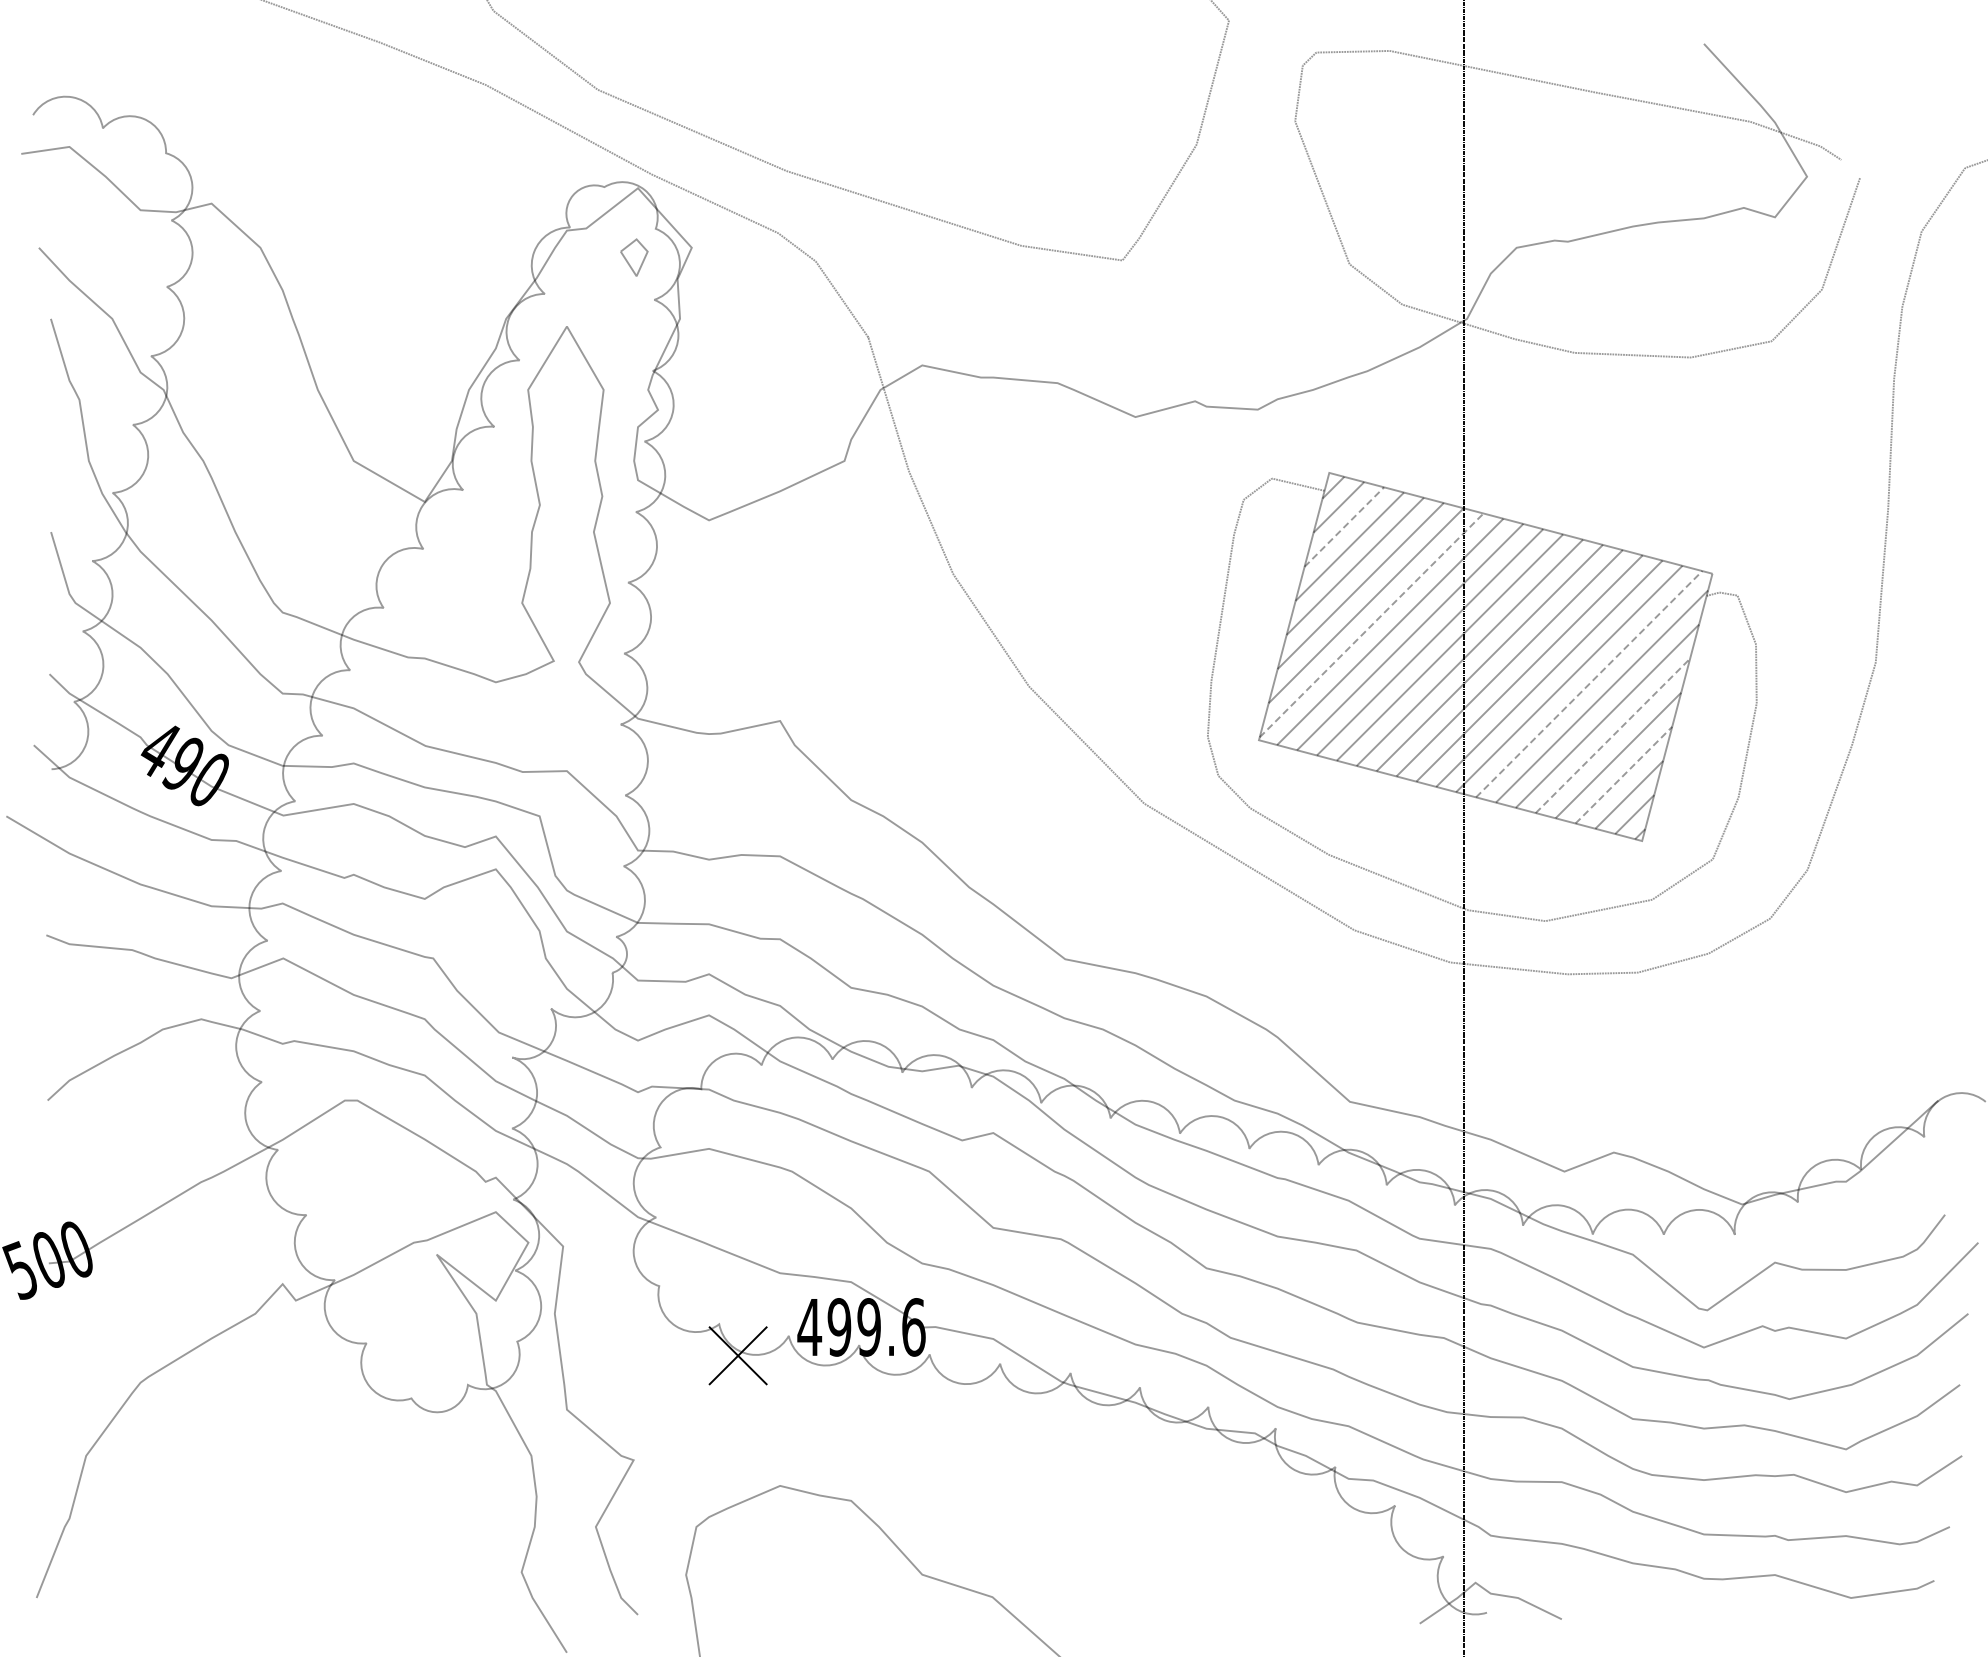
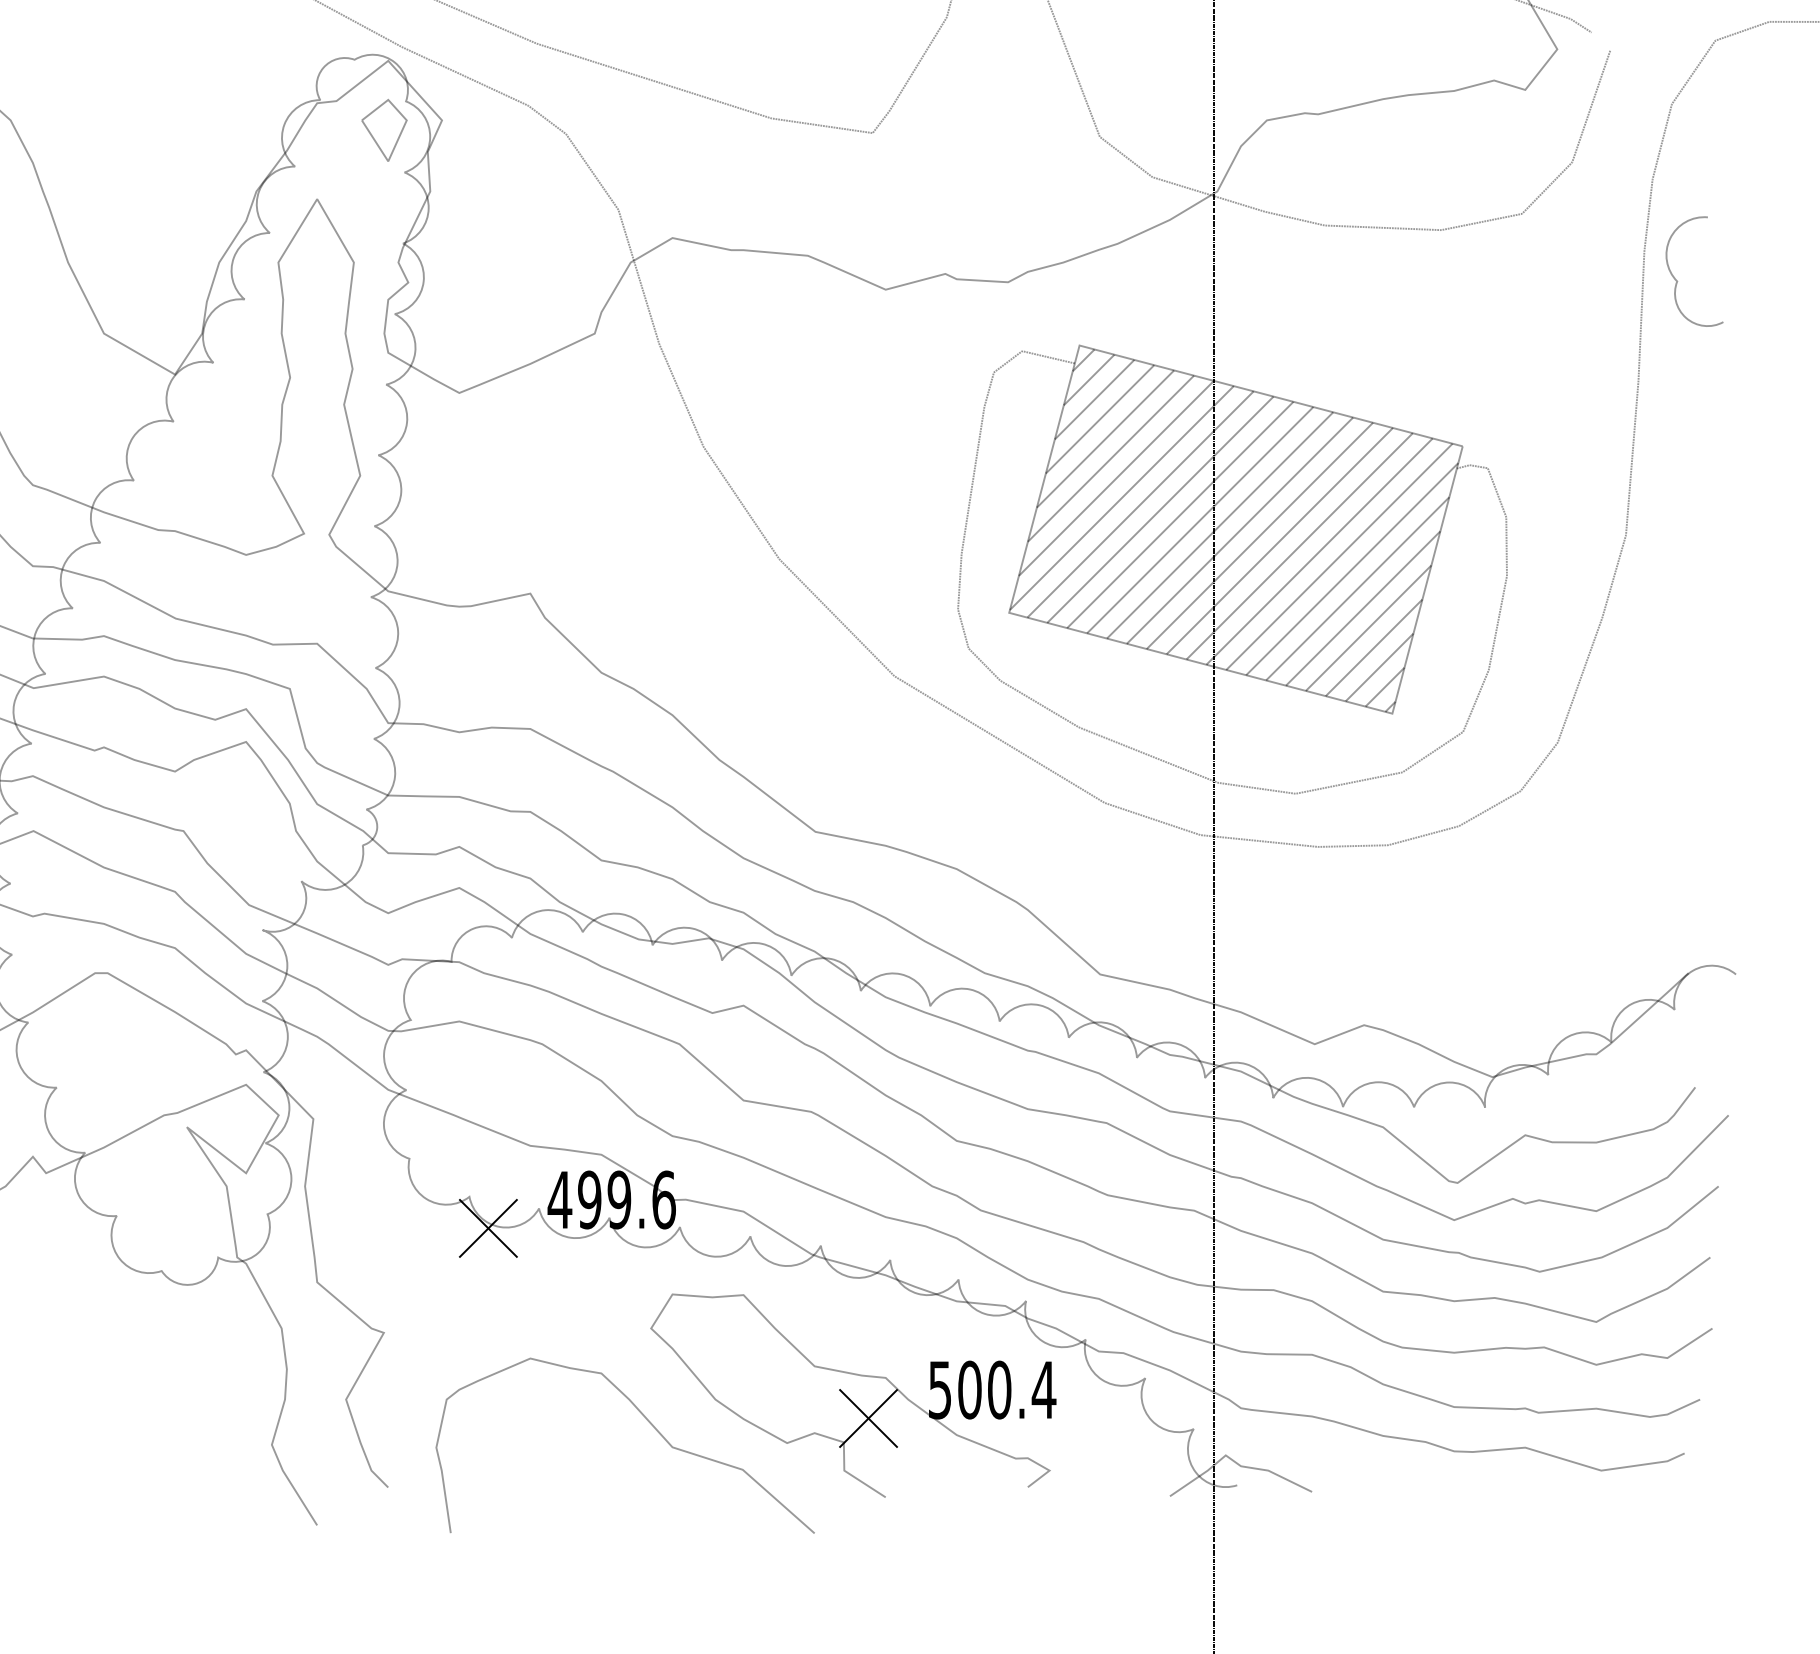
part: (634, 257) -> (384, 130), size x1.67
curve: (1927, 408) -> (1677, 281), added
line: (1344, 526) -> (1094, 399), dashed -> solid
line: (1372, 625) -> (1122, 498), dashed -> solid
line: (1589, 684) -> (1339, 557), dashed -> solid
line: (1613, 735) -> (1363, 608), dashed -> solid
line: (1624, 774) -> (1374, 647), dashed -> solid
part: (1103, 1522) -> (853, 1395), added

